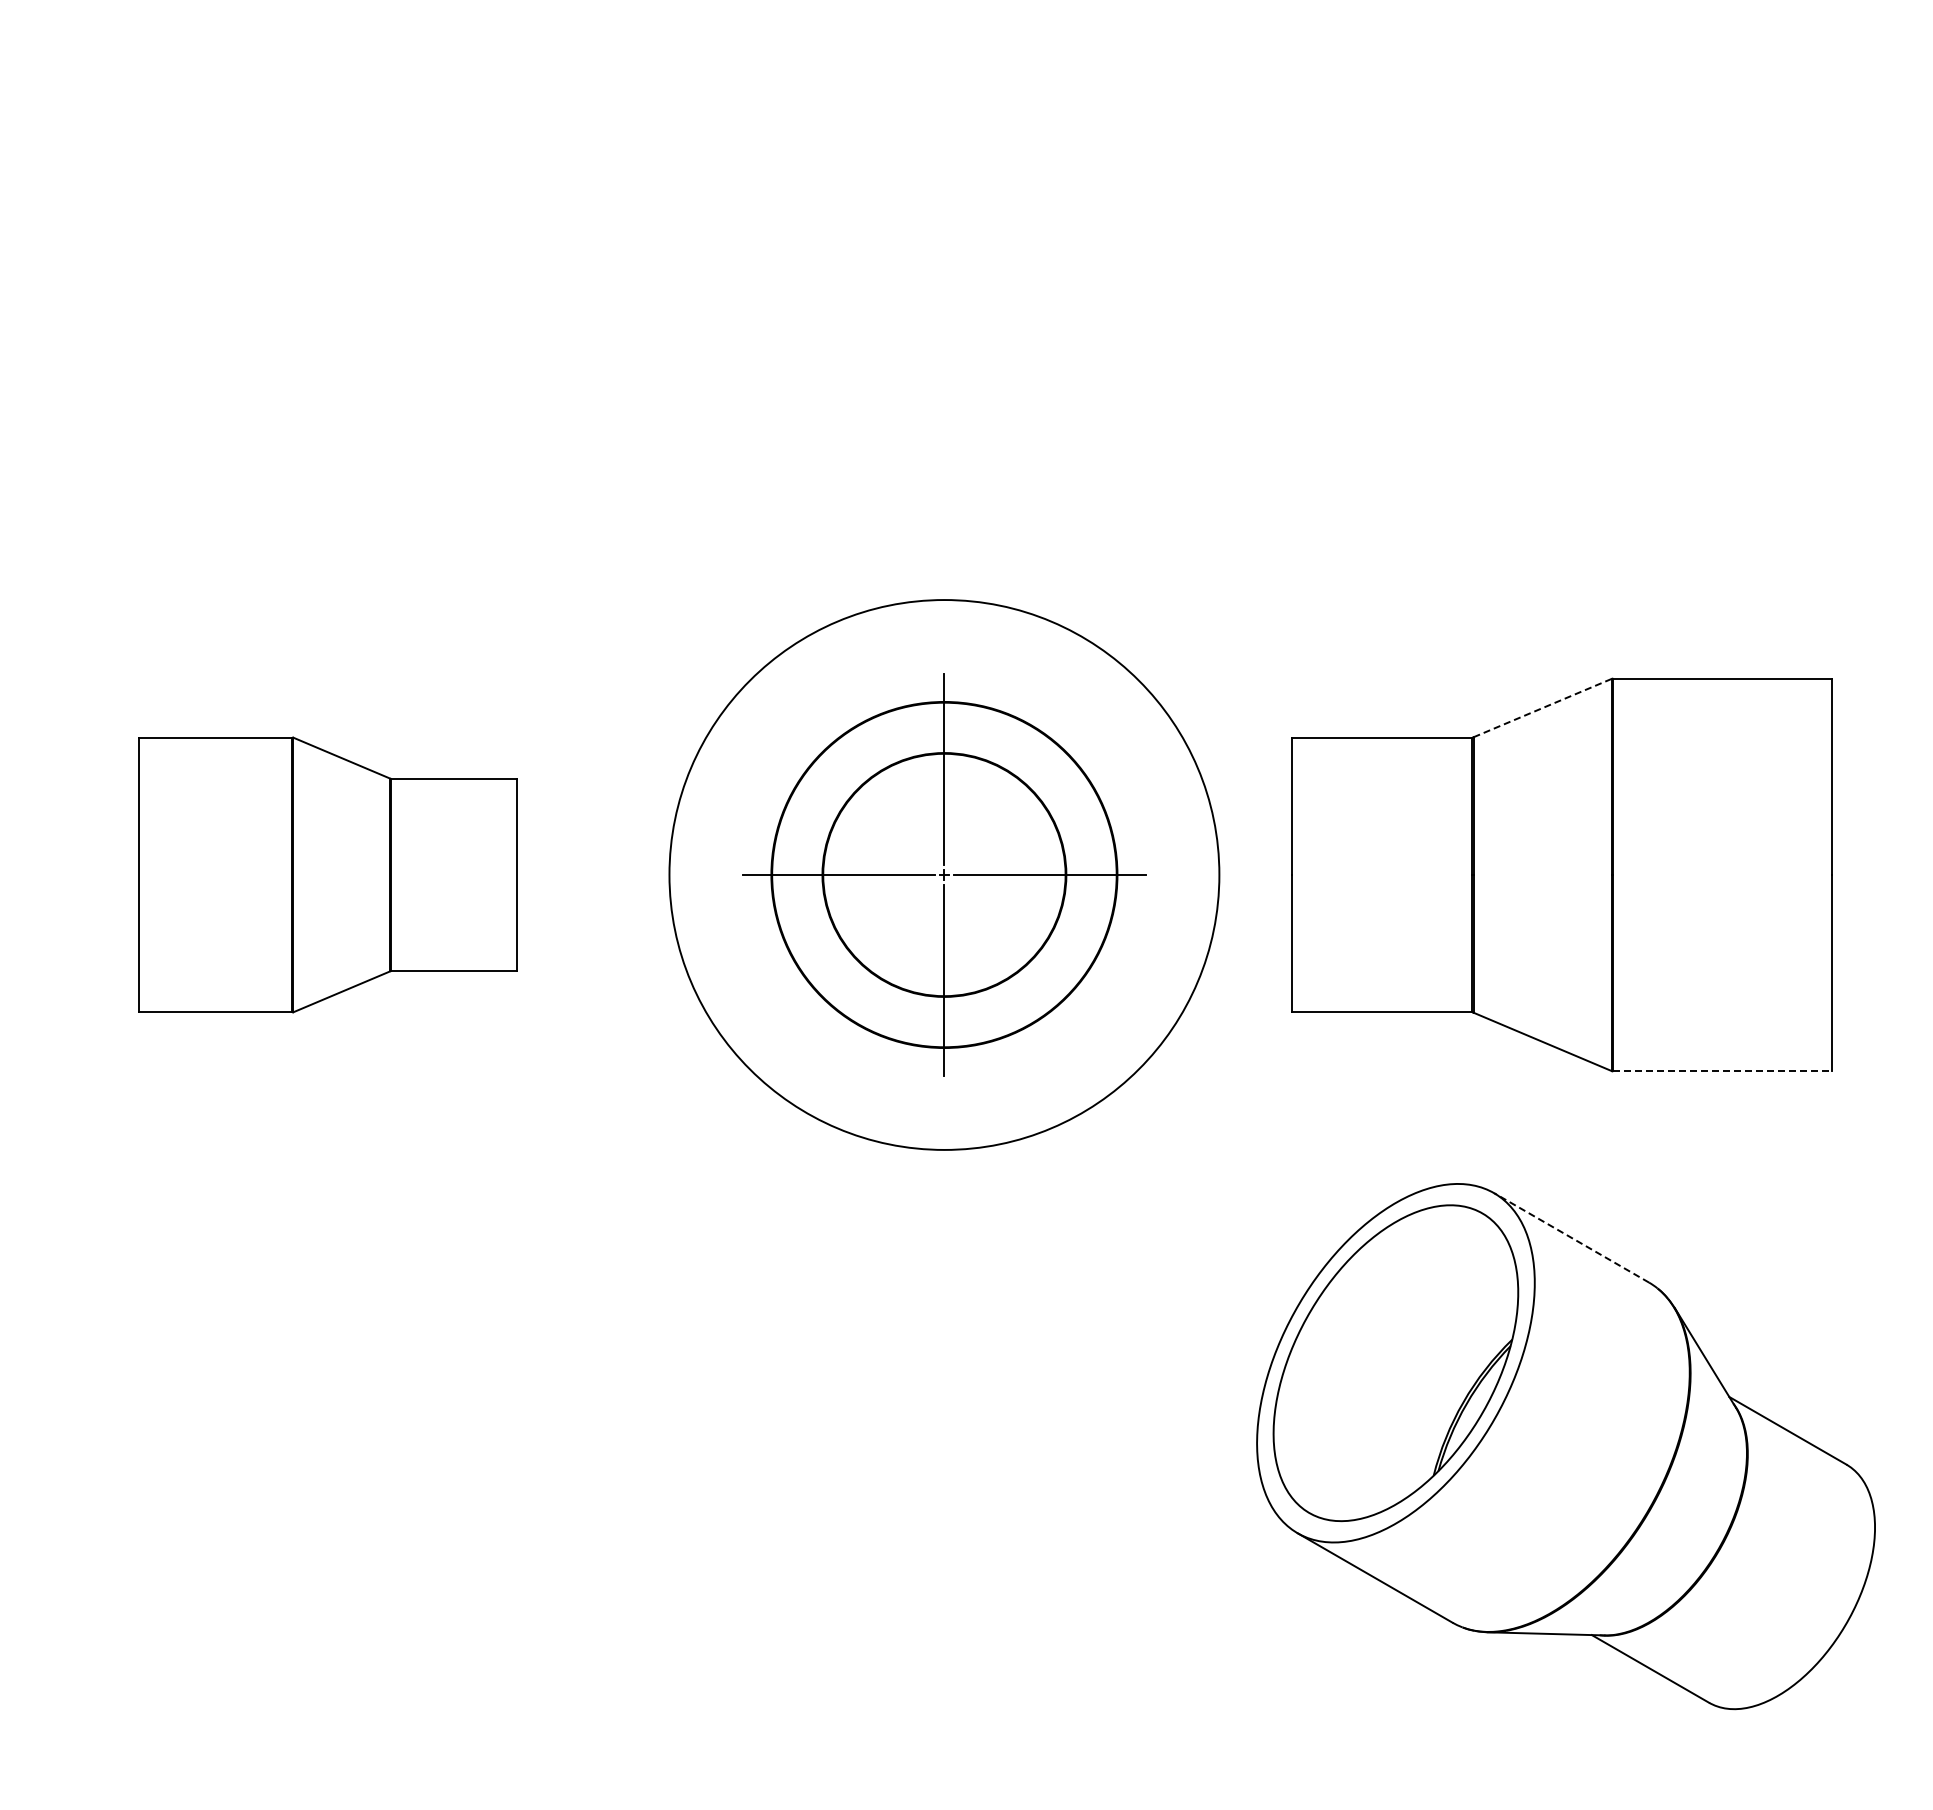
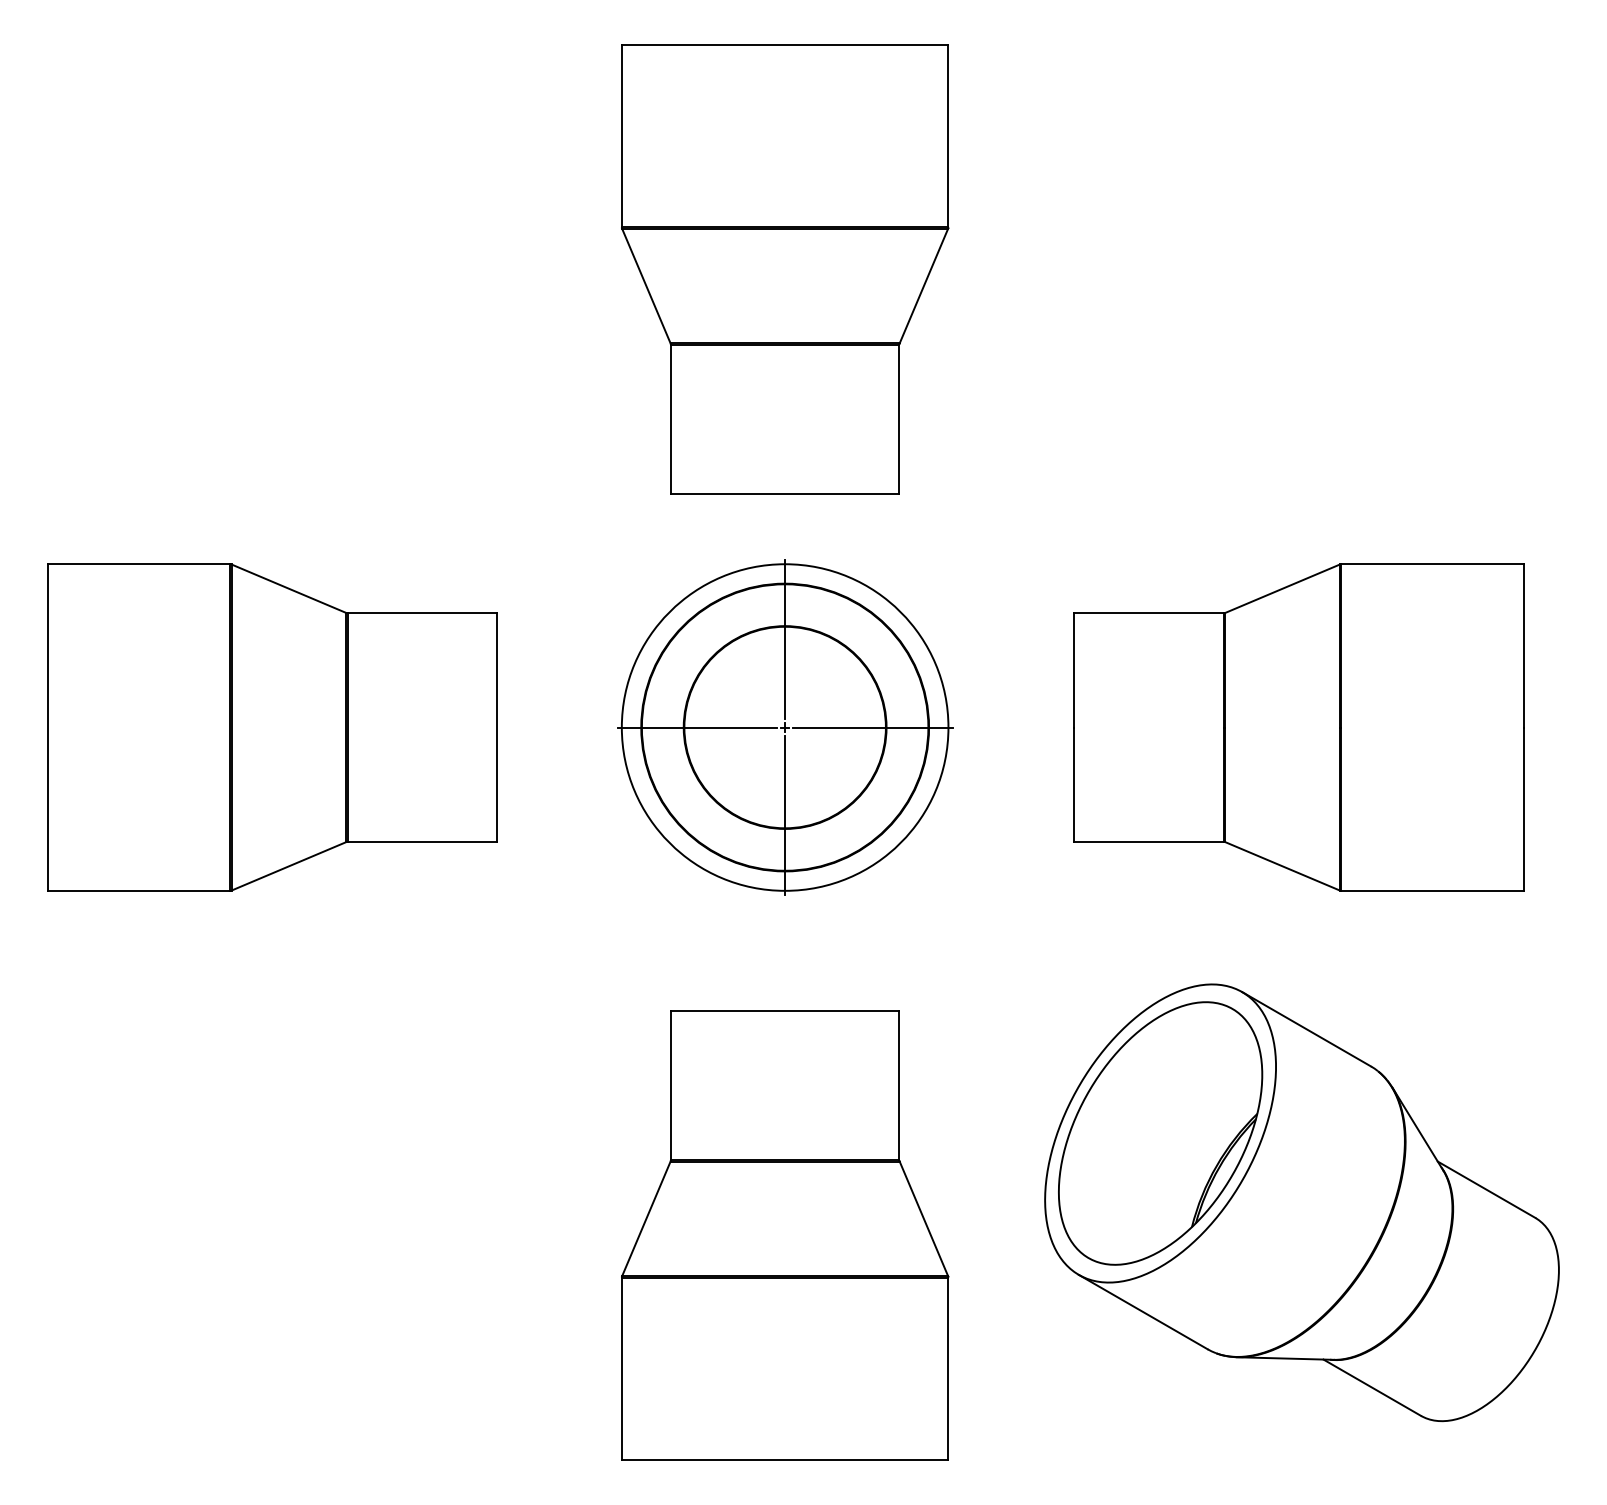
part: (944, 323) -> (785, 268), added
line: (1542, 708) -> (1282, 589), dashed -> solid
part: (327, 874) -> (272, 727), size x1.43
circle: (944, 874) -> (785, 727), size x0.71
line: (1722, 1071) -> (1432, 890), dashed -> solid
line: (1571, 1237) -> (1306, 1028), dashed -> solid
part: (944, 1485) -> (785, 1235), added

